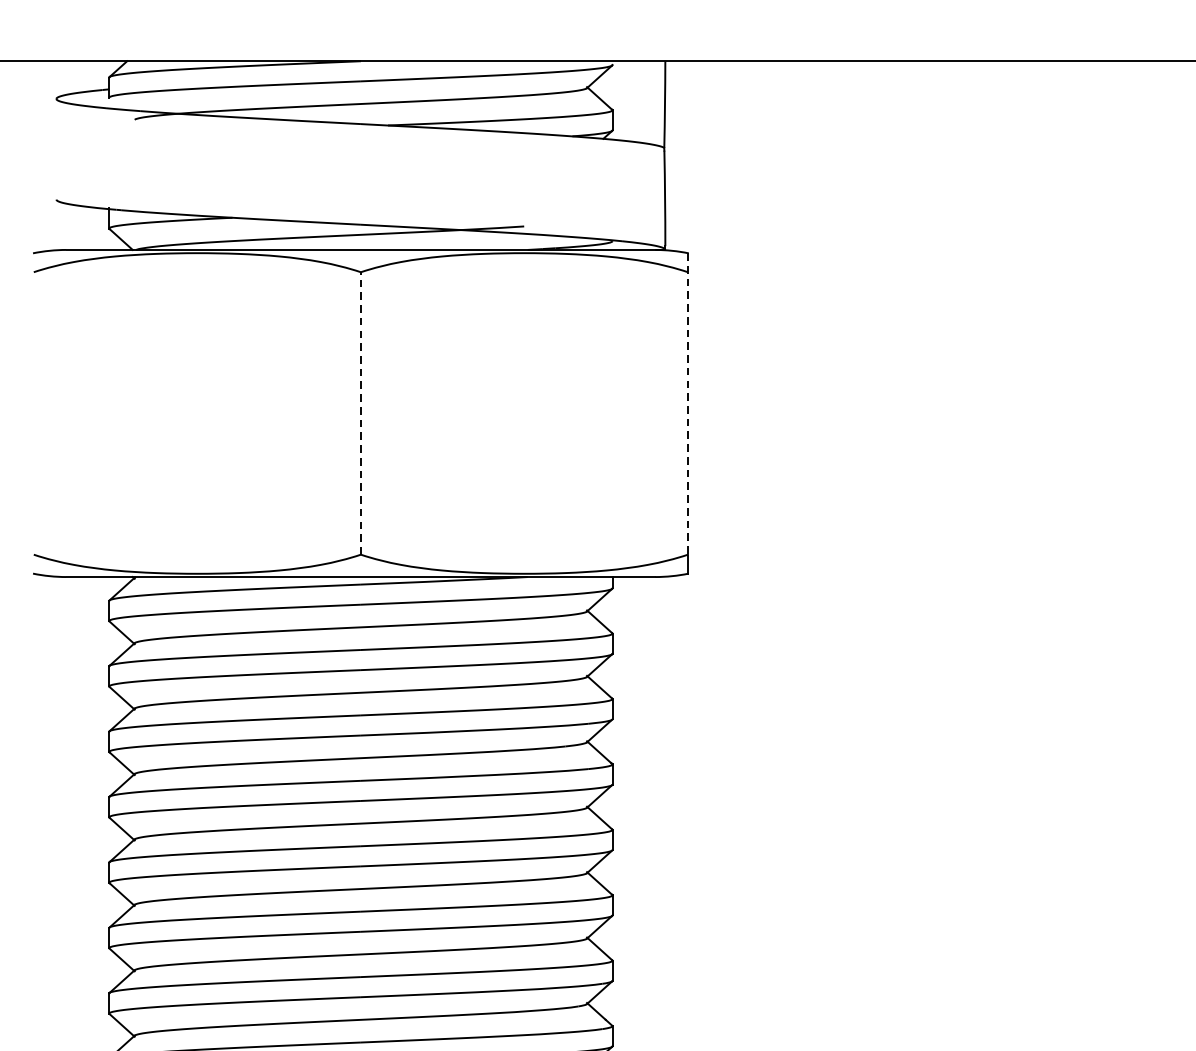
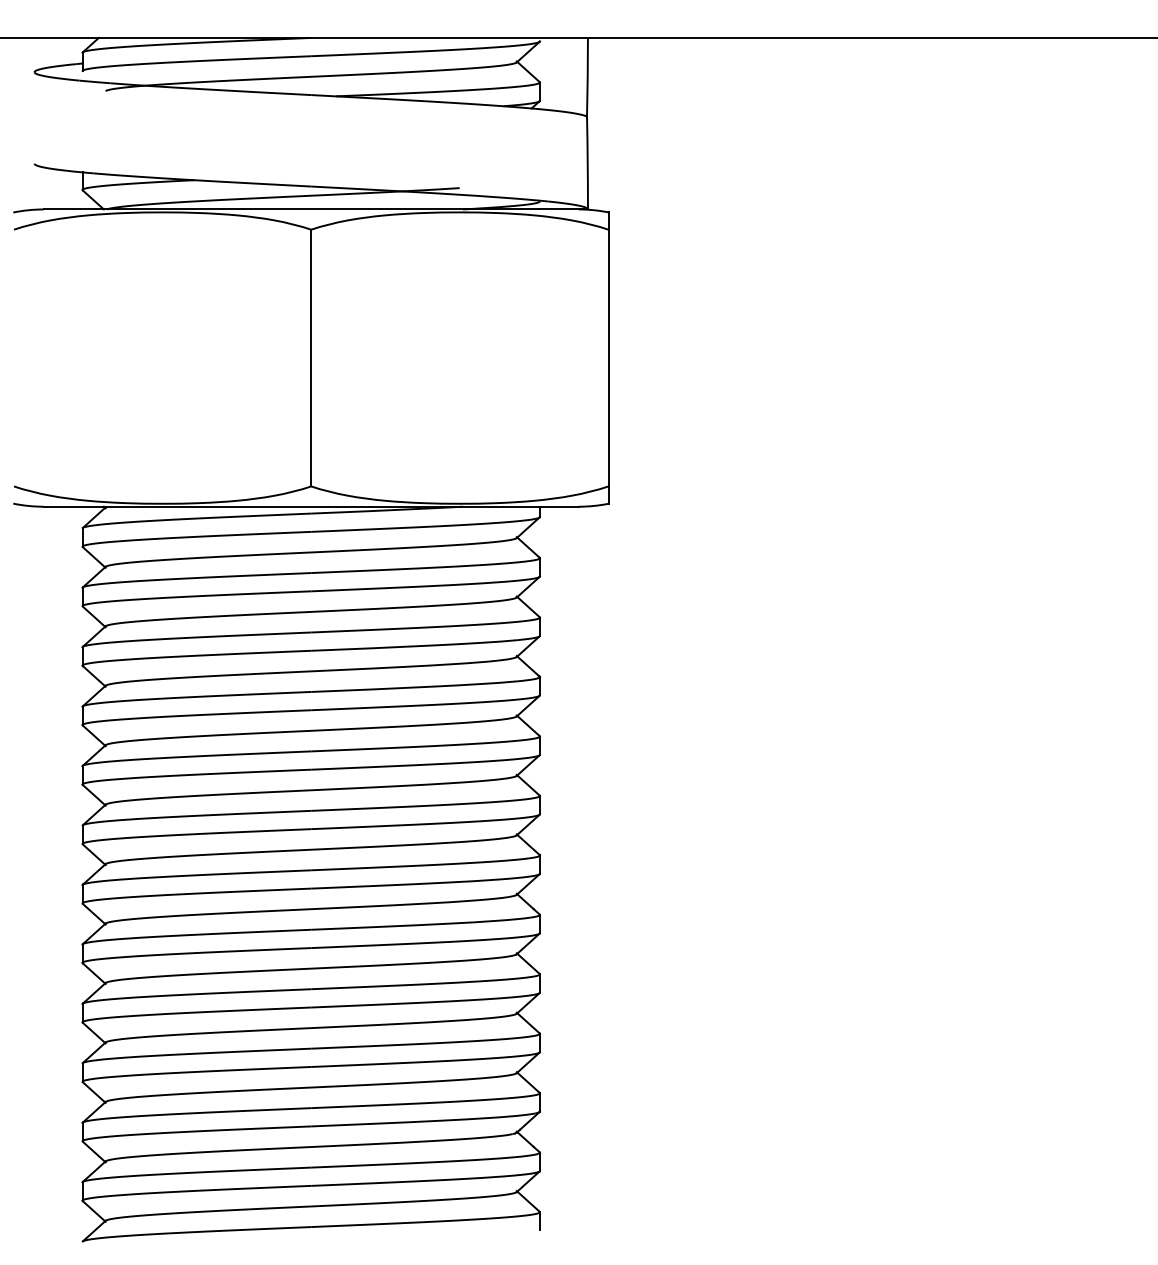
line: (687, 404) -> (608, 349), dashed -> solid
line: (361, 412) -> (311, 357), dashed -> solid

